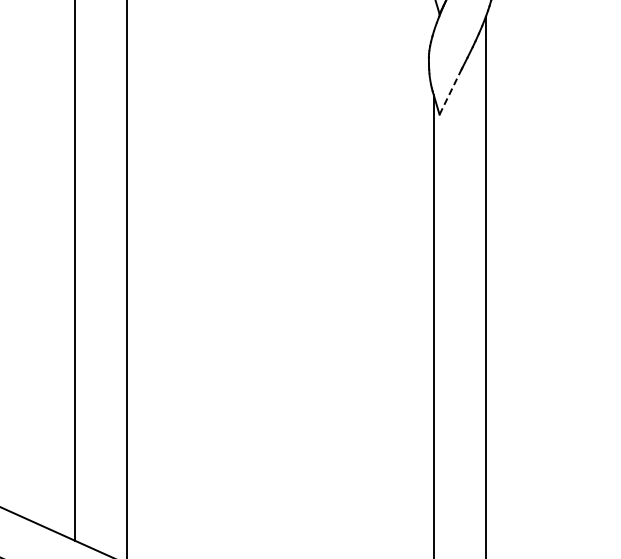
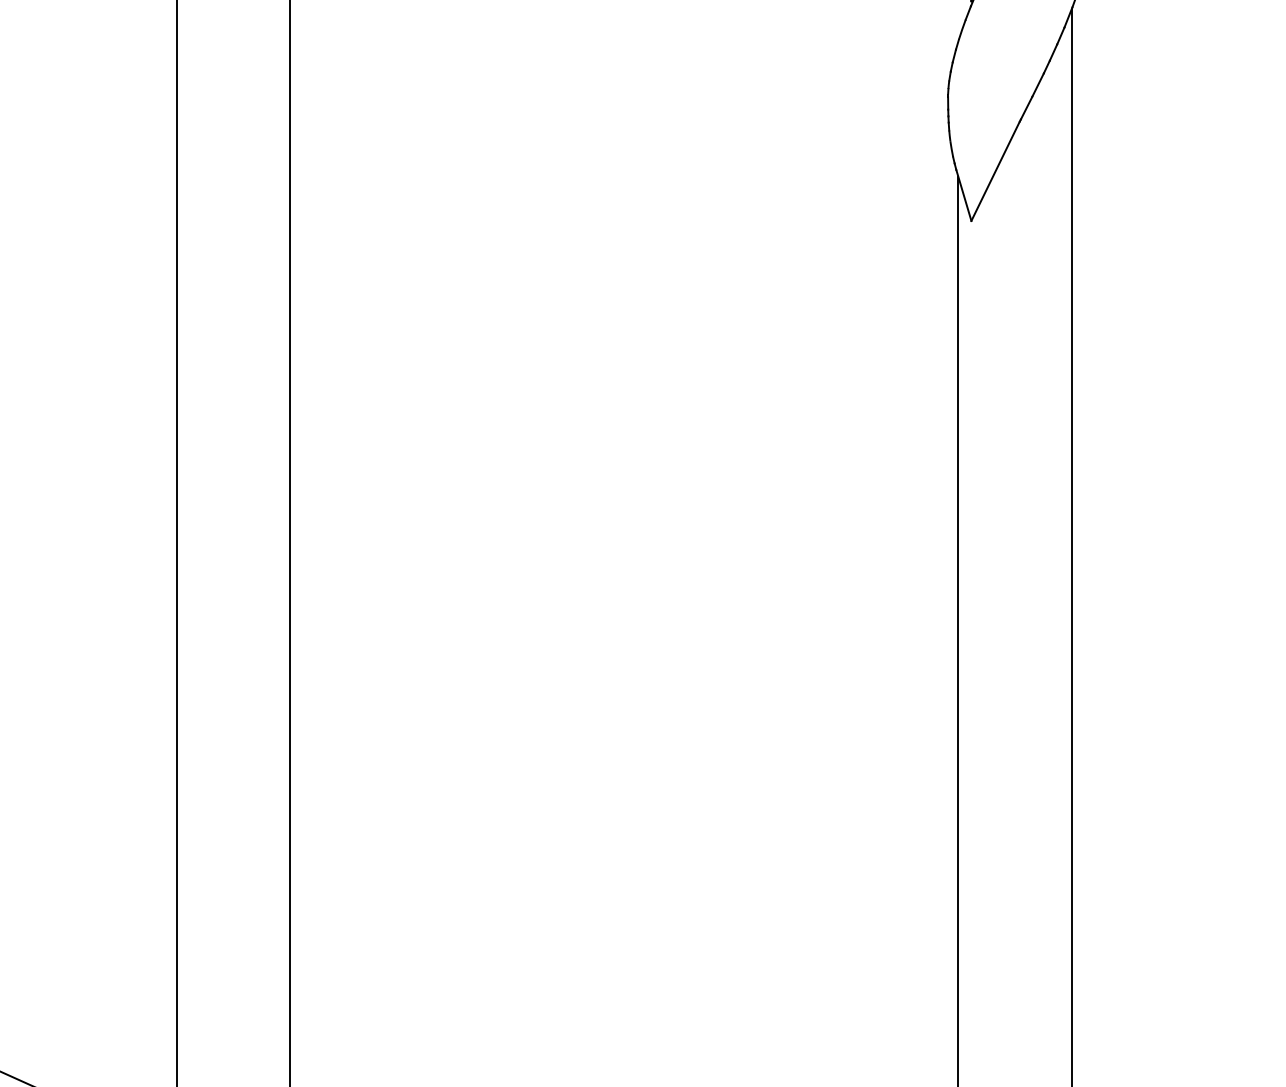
line: (450, 91) -> (995, 170), dashed -> solid

